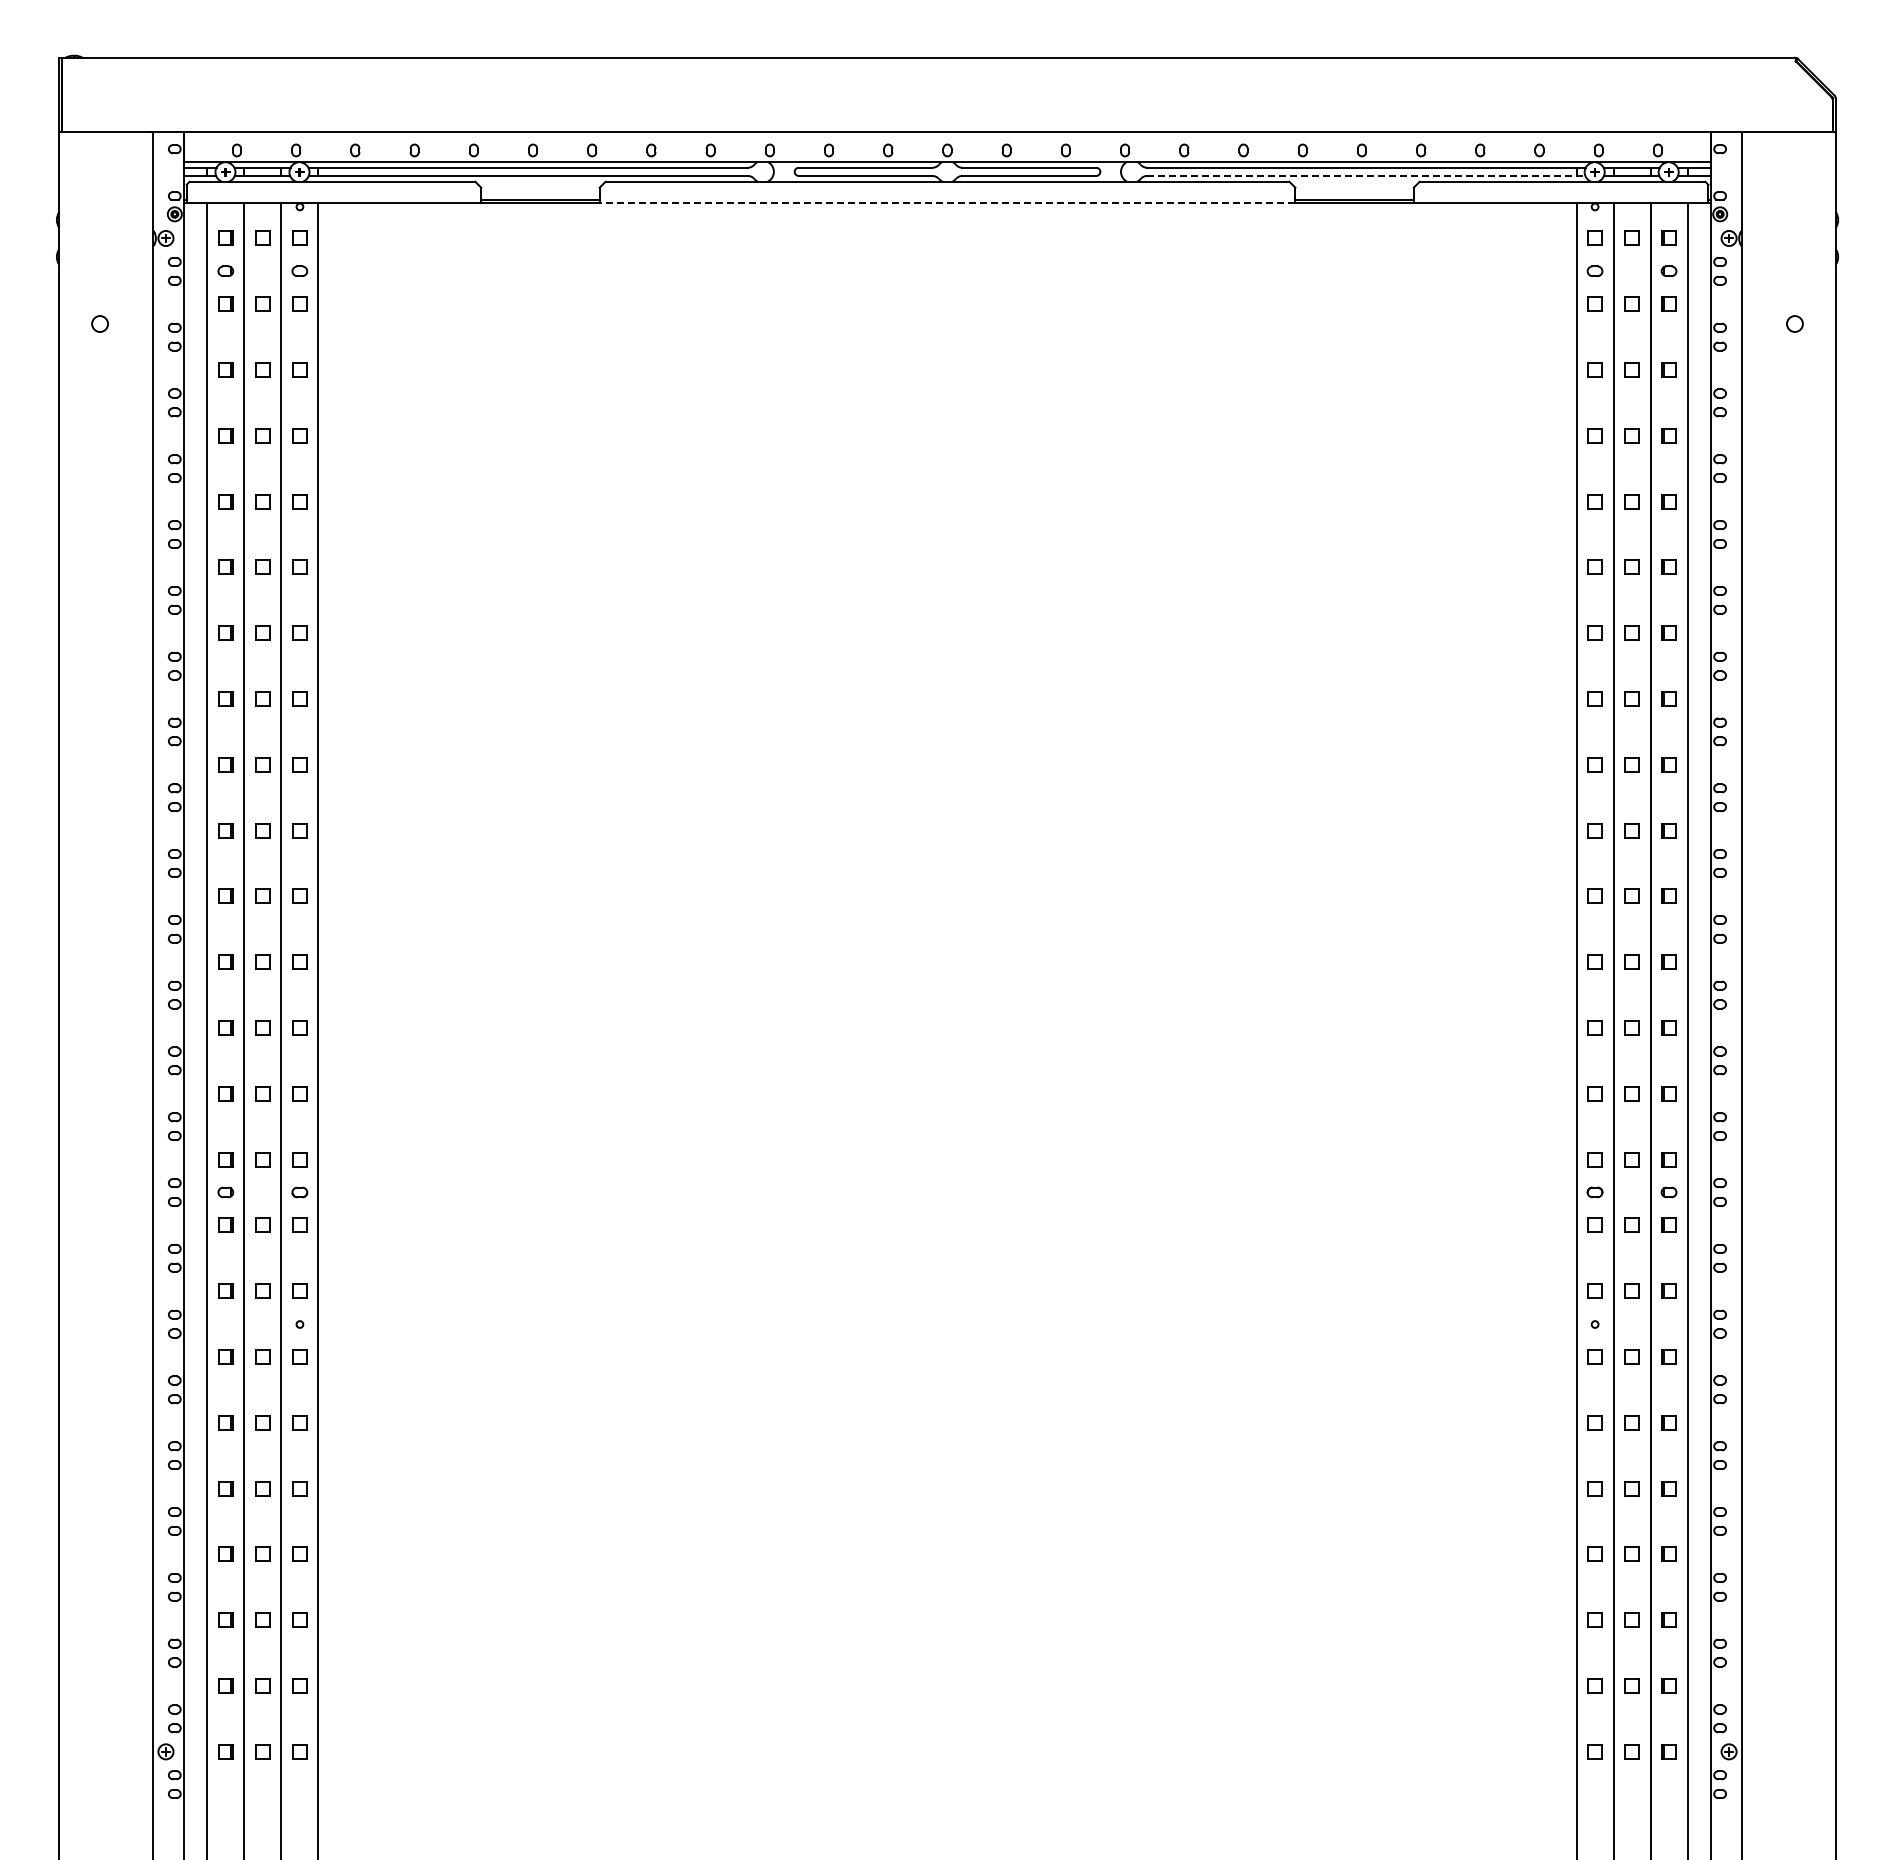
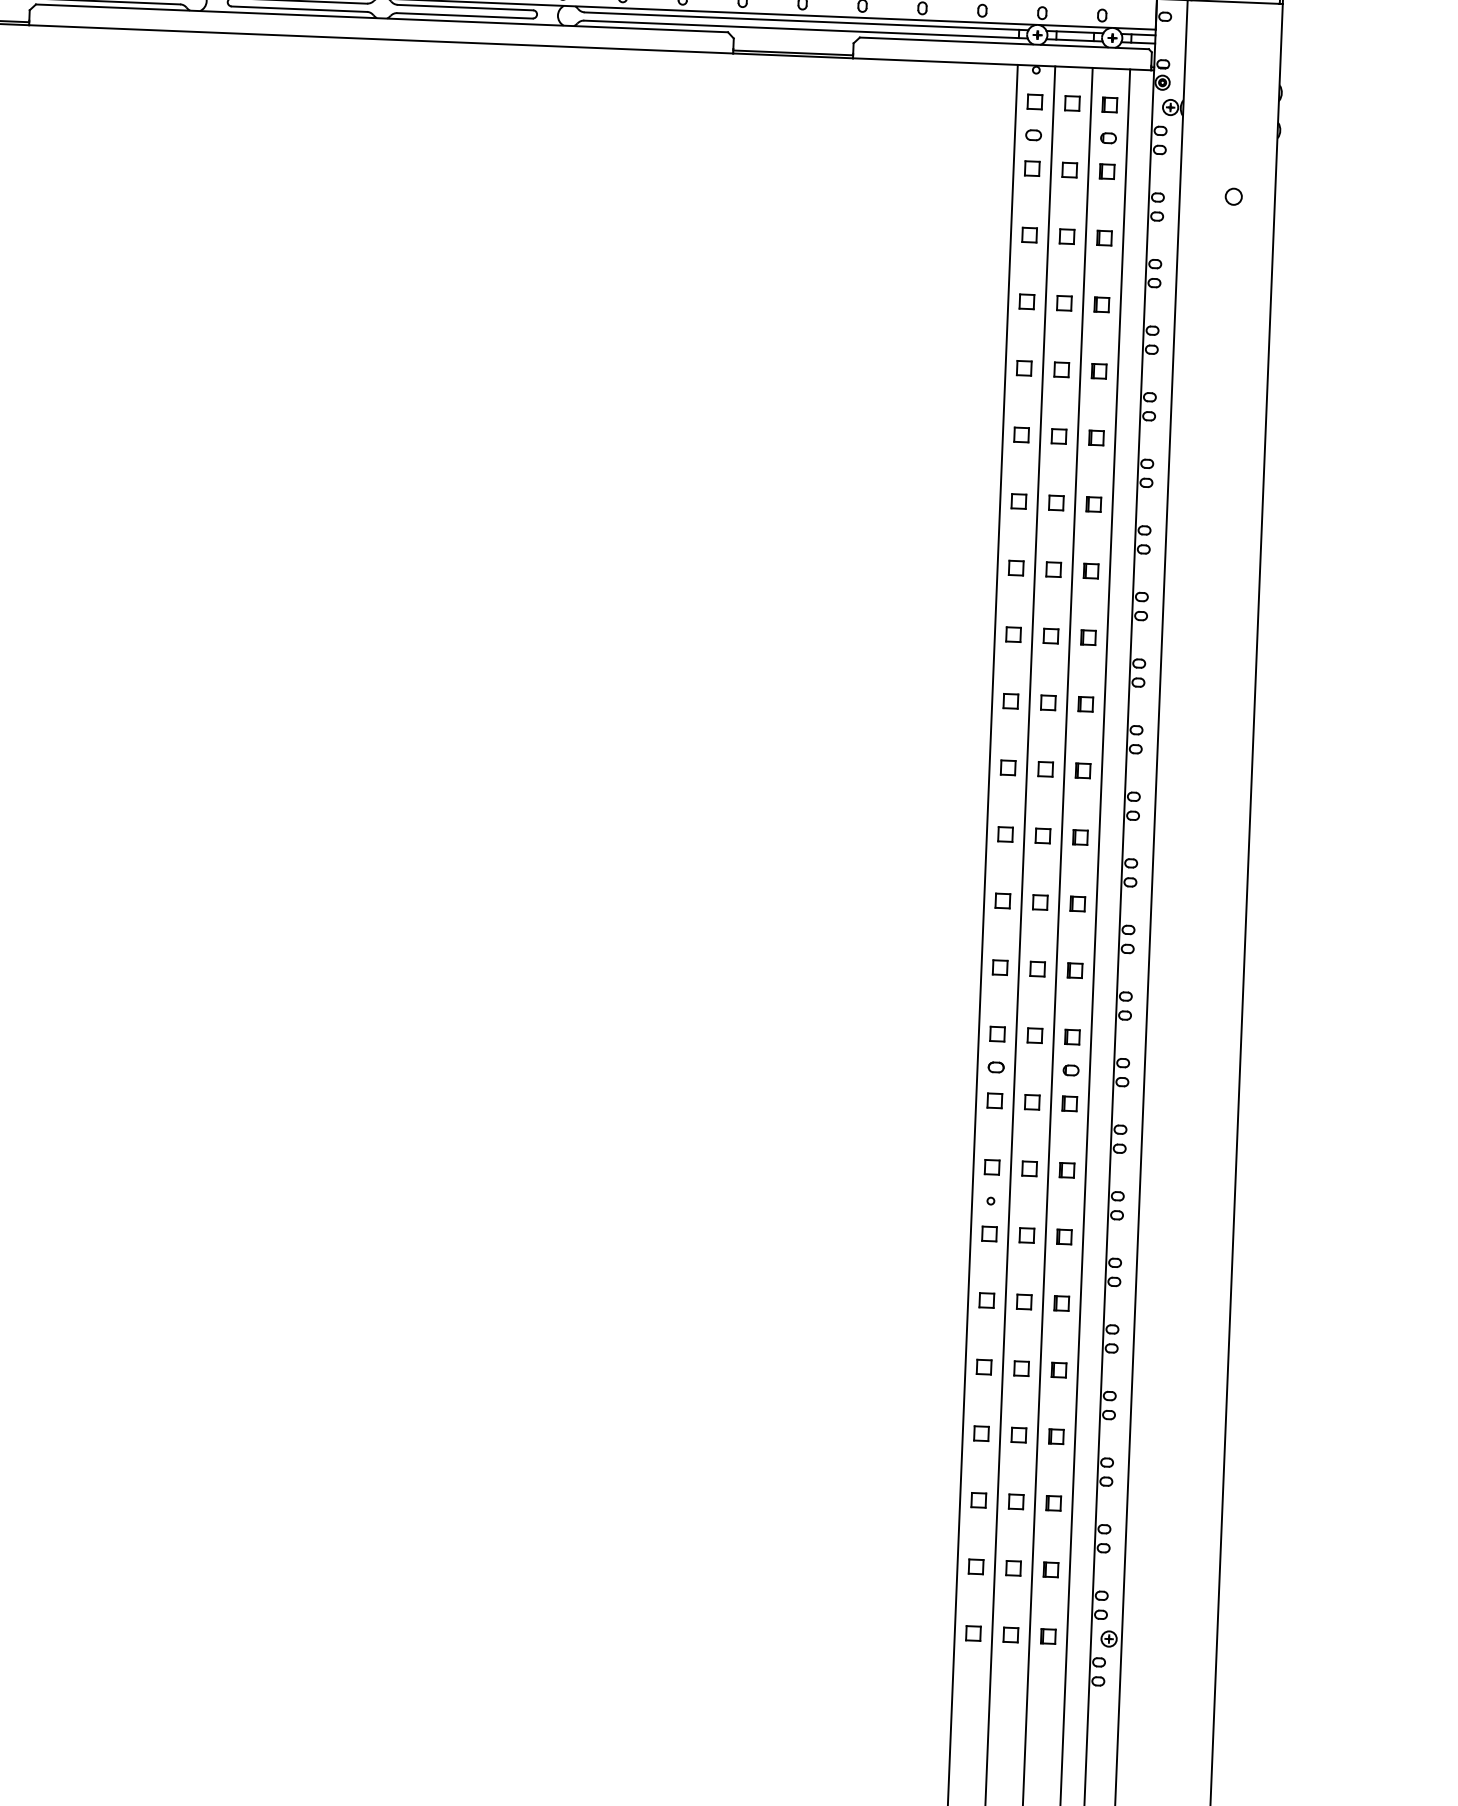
line: (1366, 176) -> (806, 30), dashed -> solid
line: (947, 202) -> (381, 39), dashed -> solid

